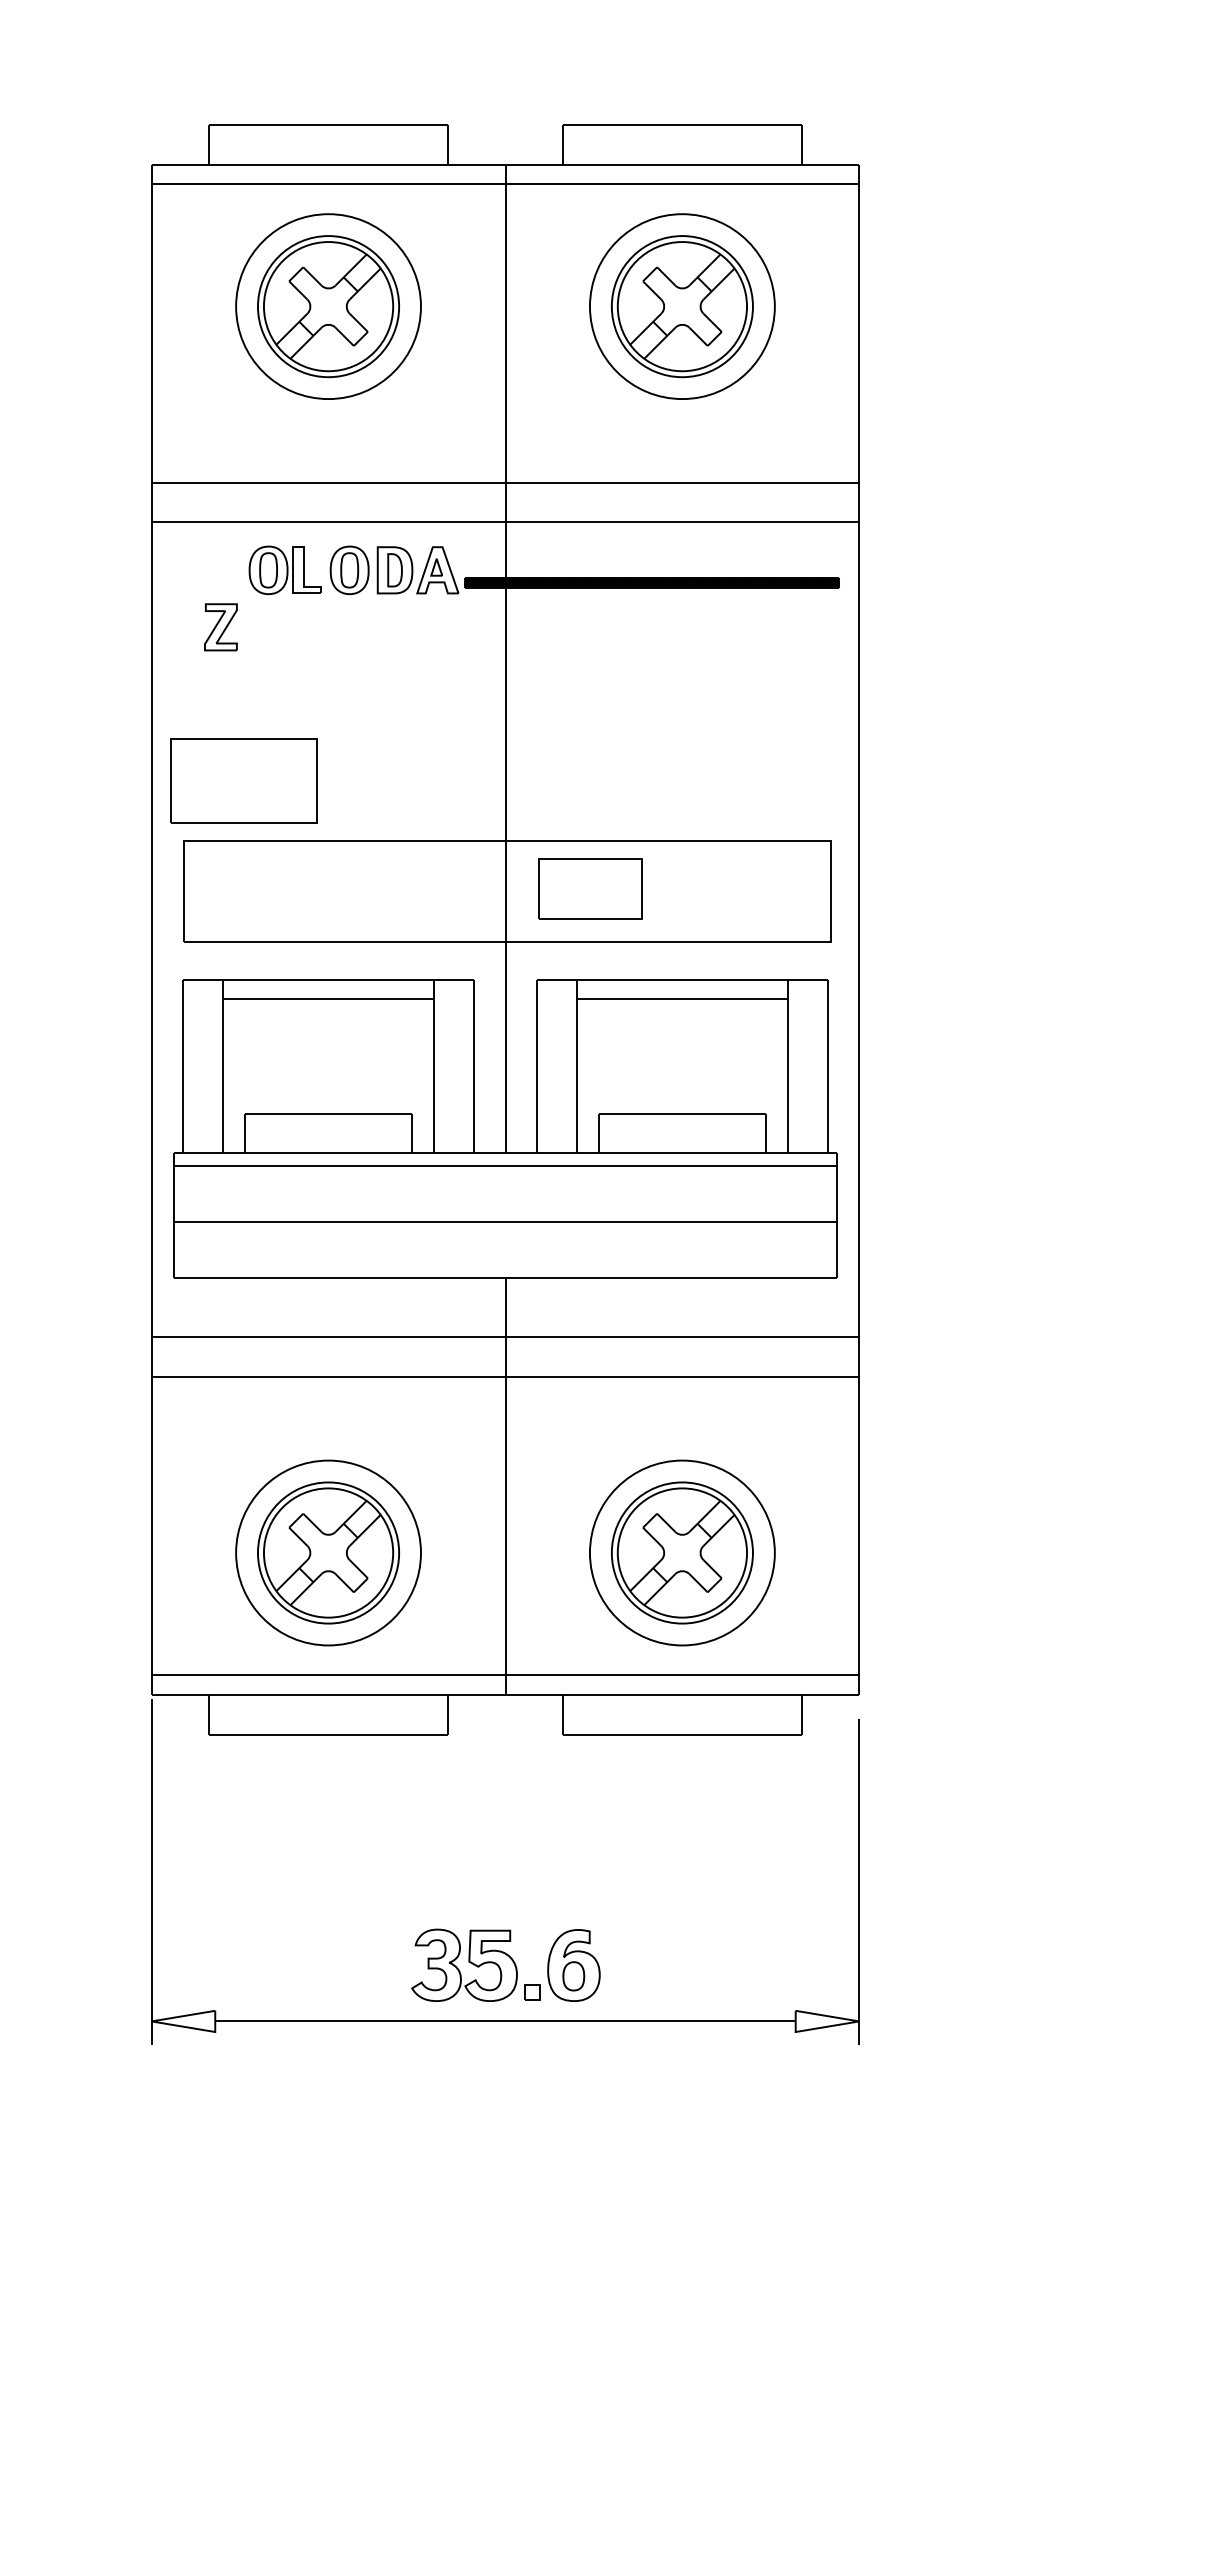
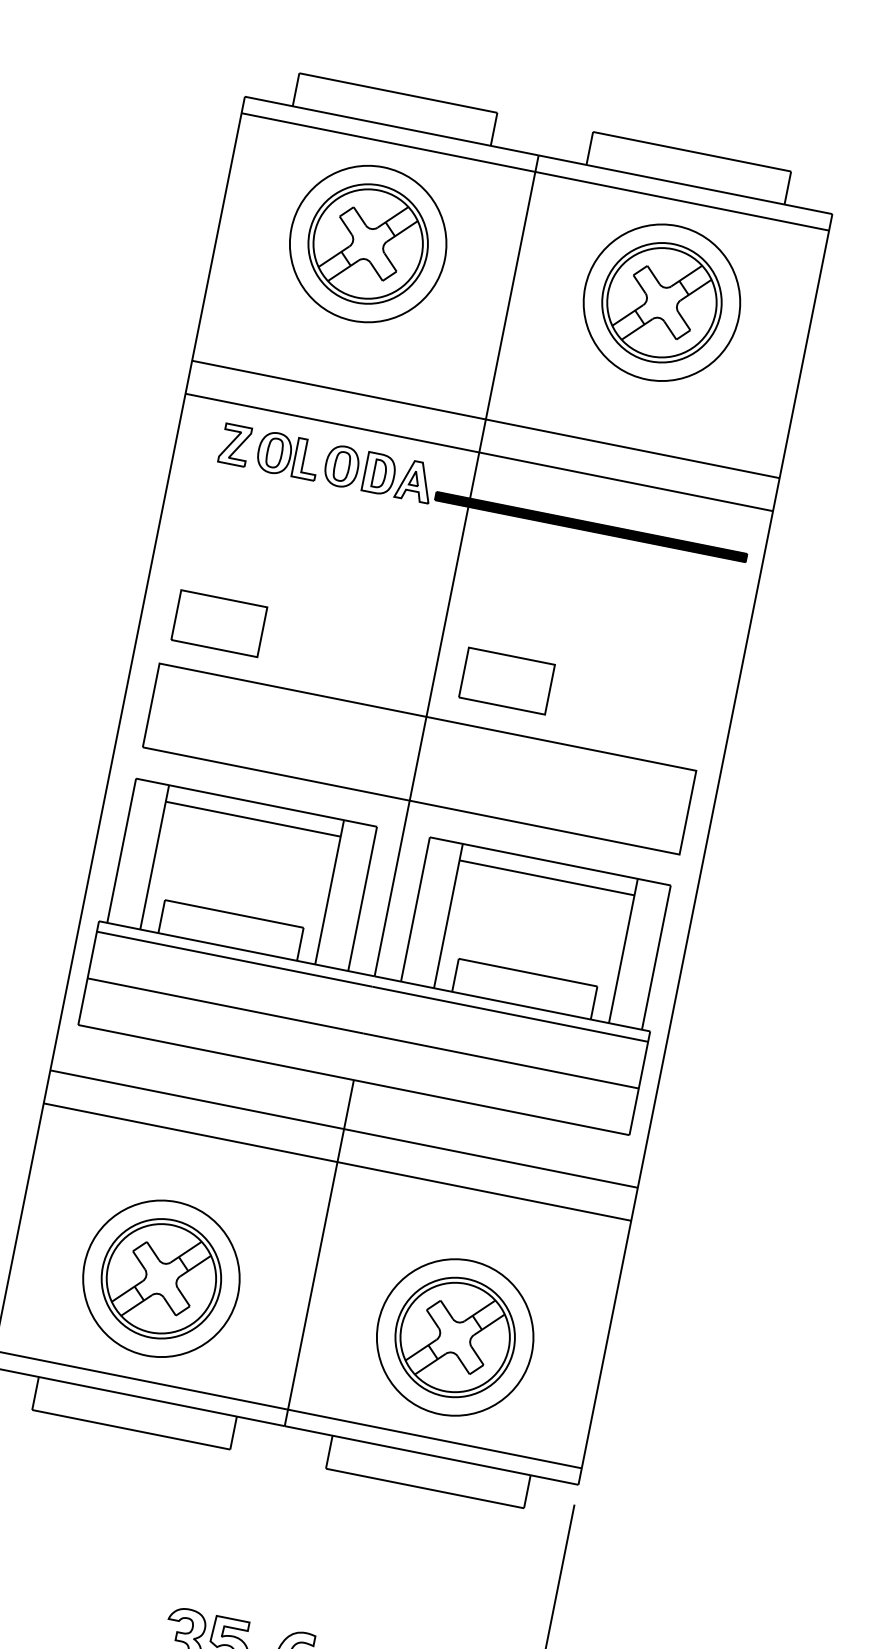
part: (220, 627) -> (234, 445), moved
part: (243, 780) -> (218, 623), size x0.71
part: (590, 888) -> (507, 680), moved

